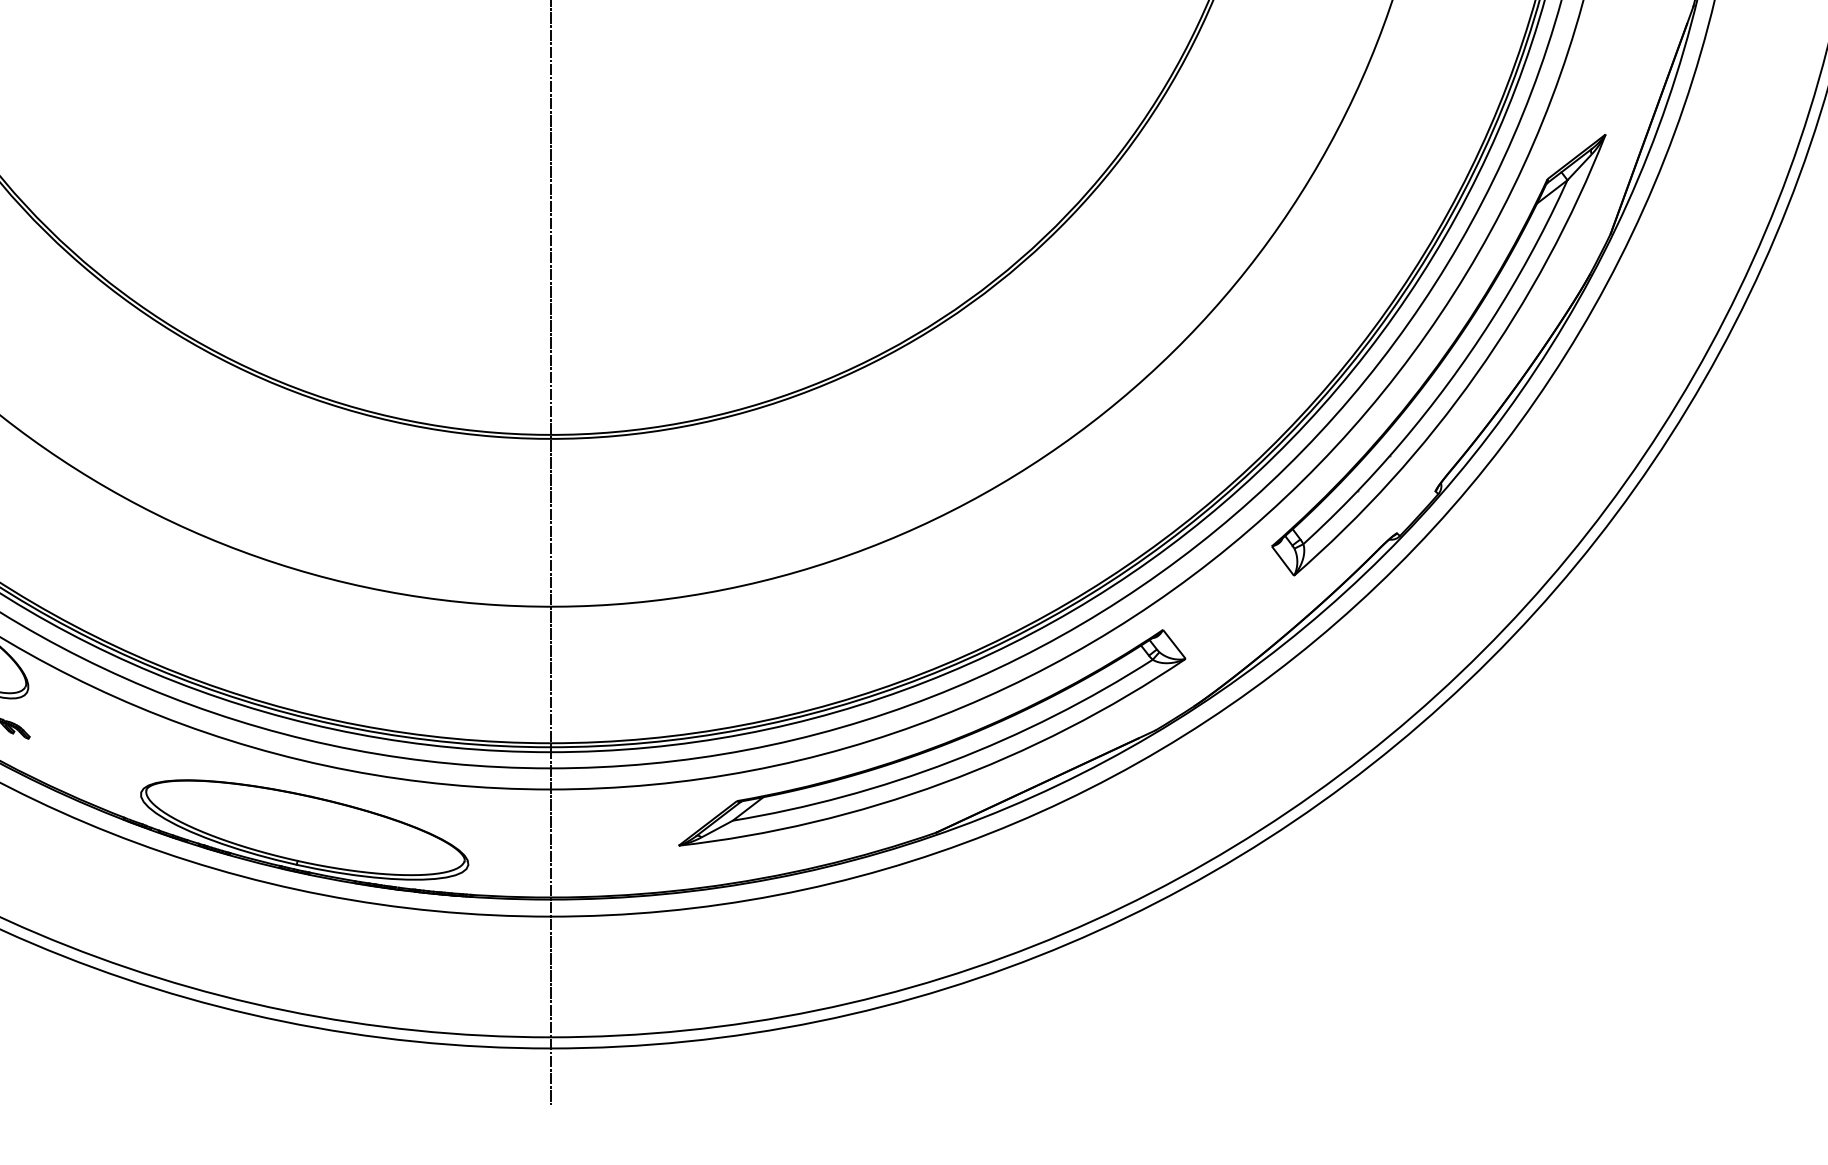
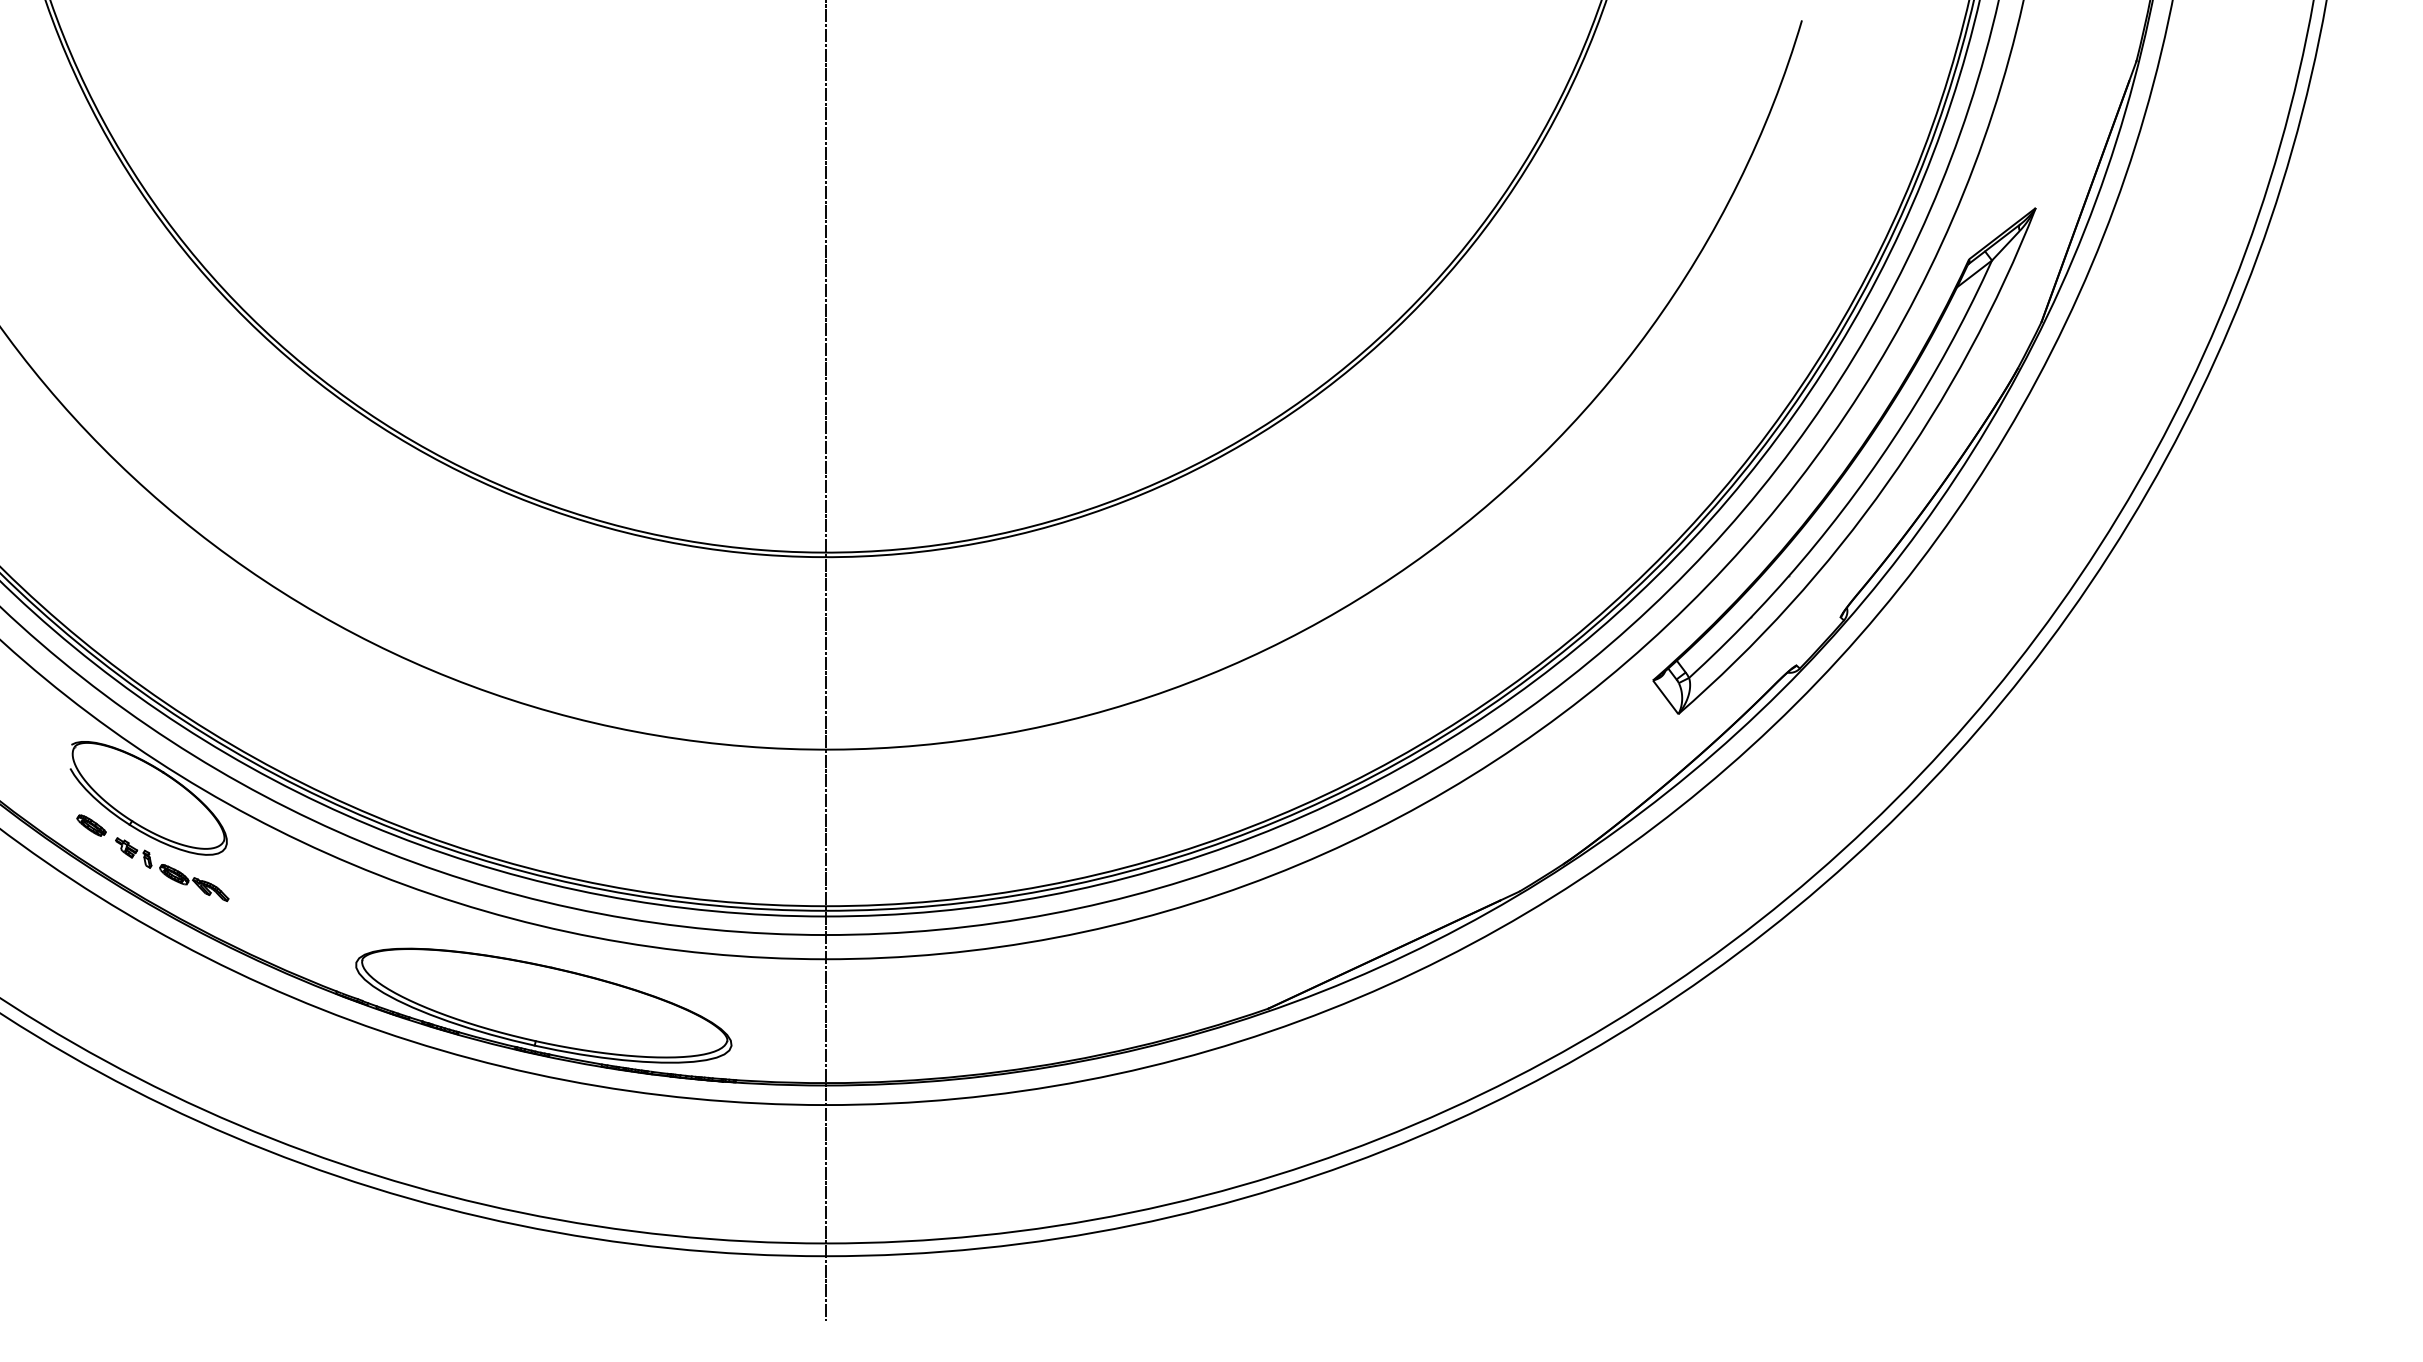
part: (934, 746) -> (1266, 909), removed

